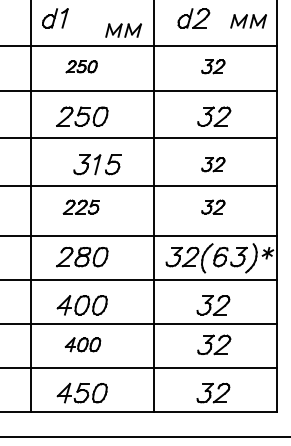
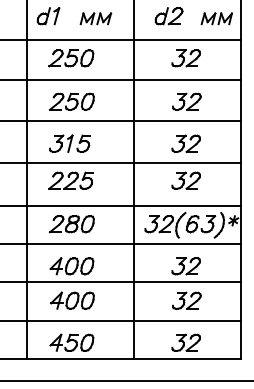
part: (123, 30) -> (95, 18), moved
part: (81, 66) -> (71, 58), size x1.67
part: (212, 66) -> (185, 58), size x1.43
part: (96, 164) -> (69, 143), moved
part: (212, 164) -> (185, 143), size x1.43
part: (80, 206) -> (70, 180), size x1.43
part: (212, 206) -> (185, 180), size x1.43
part: (82, 344) -> (72, 300), size x1.43

